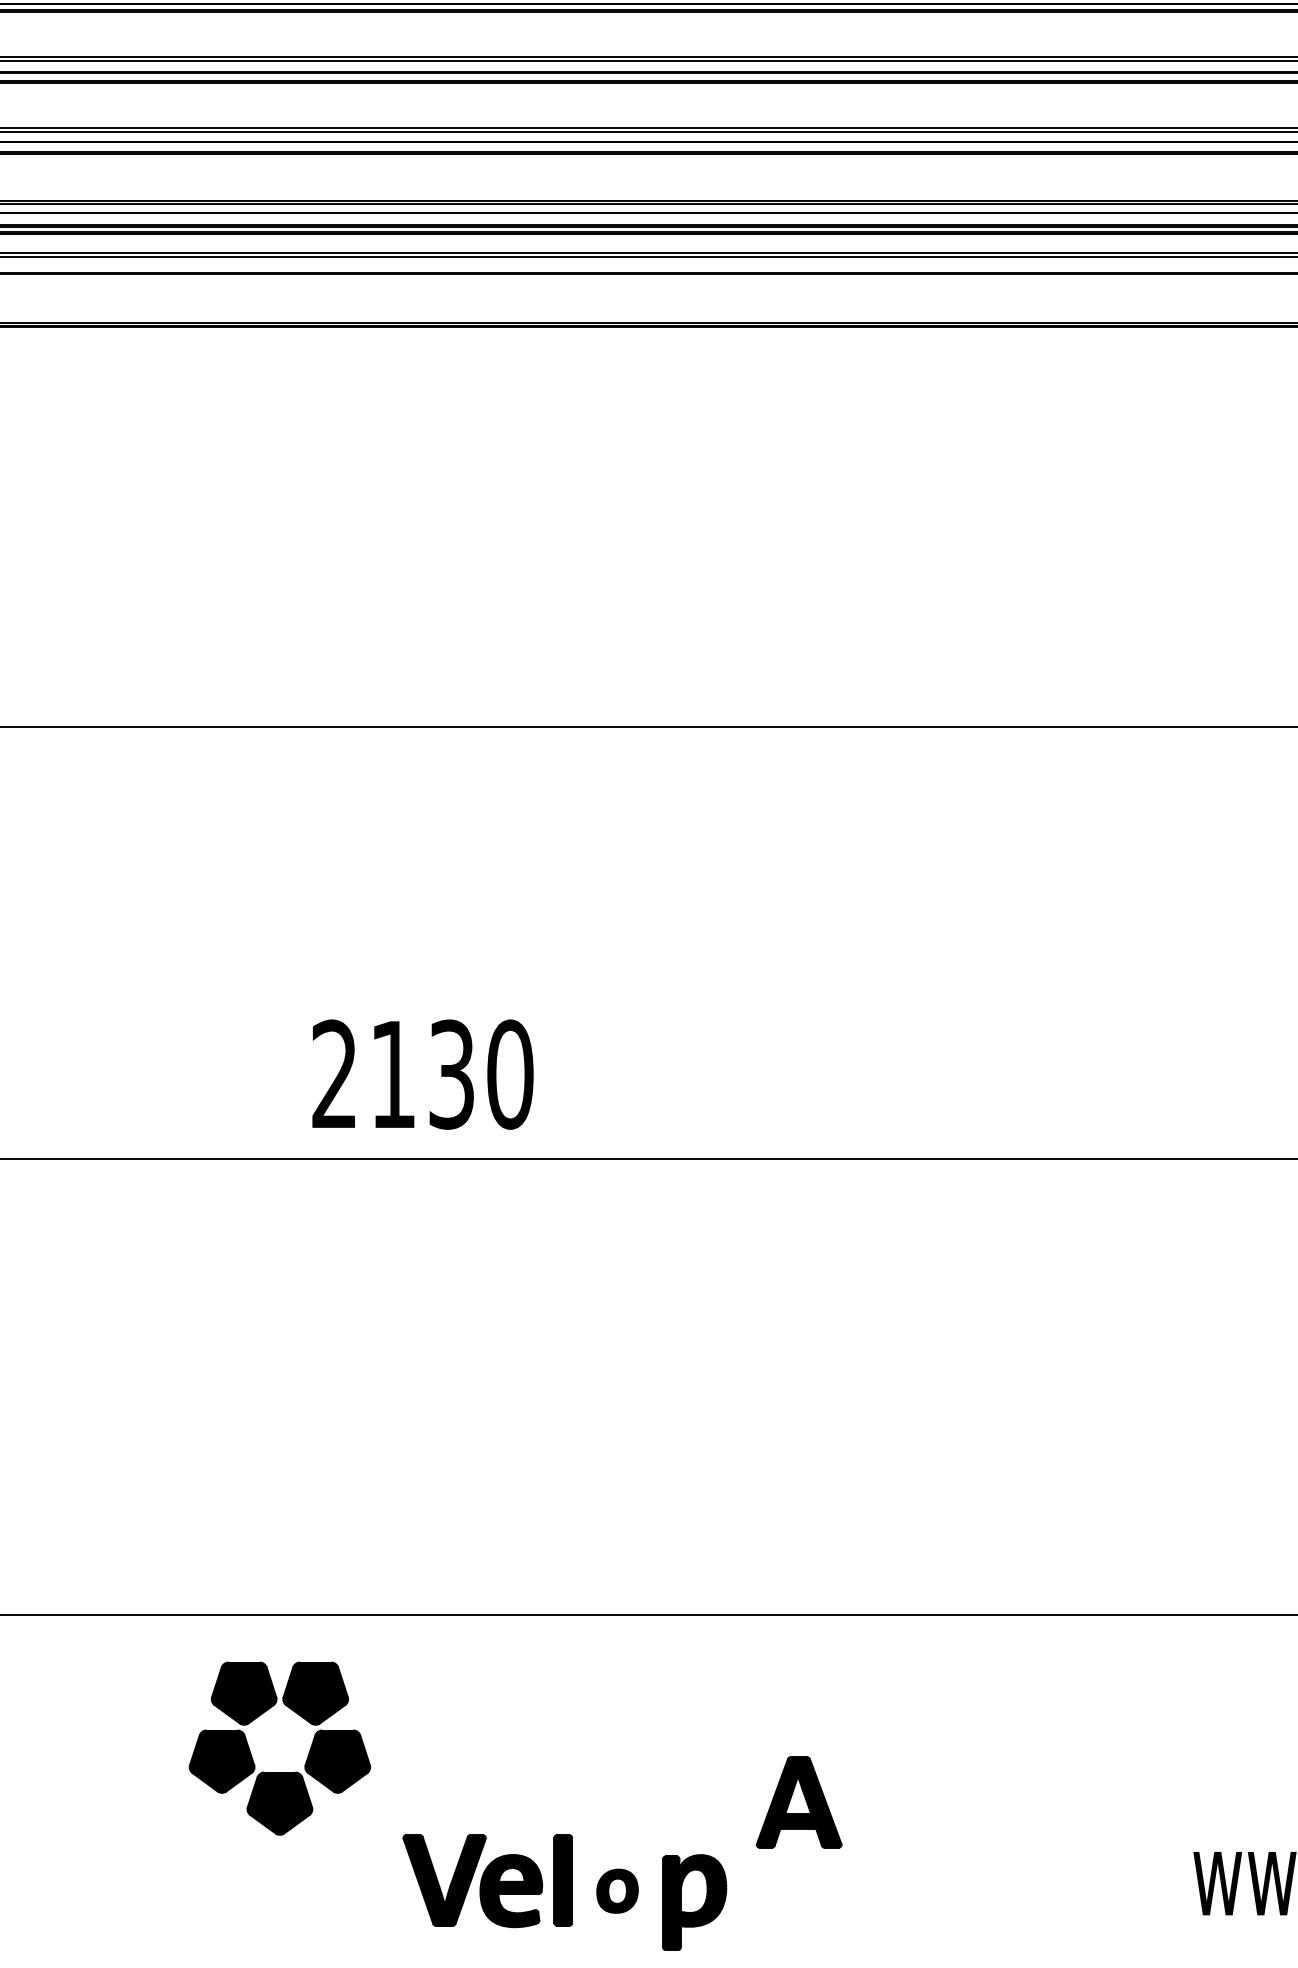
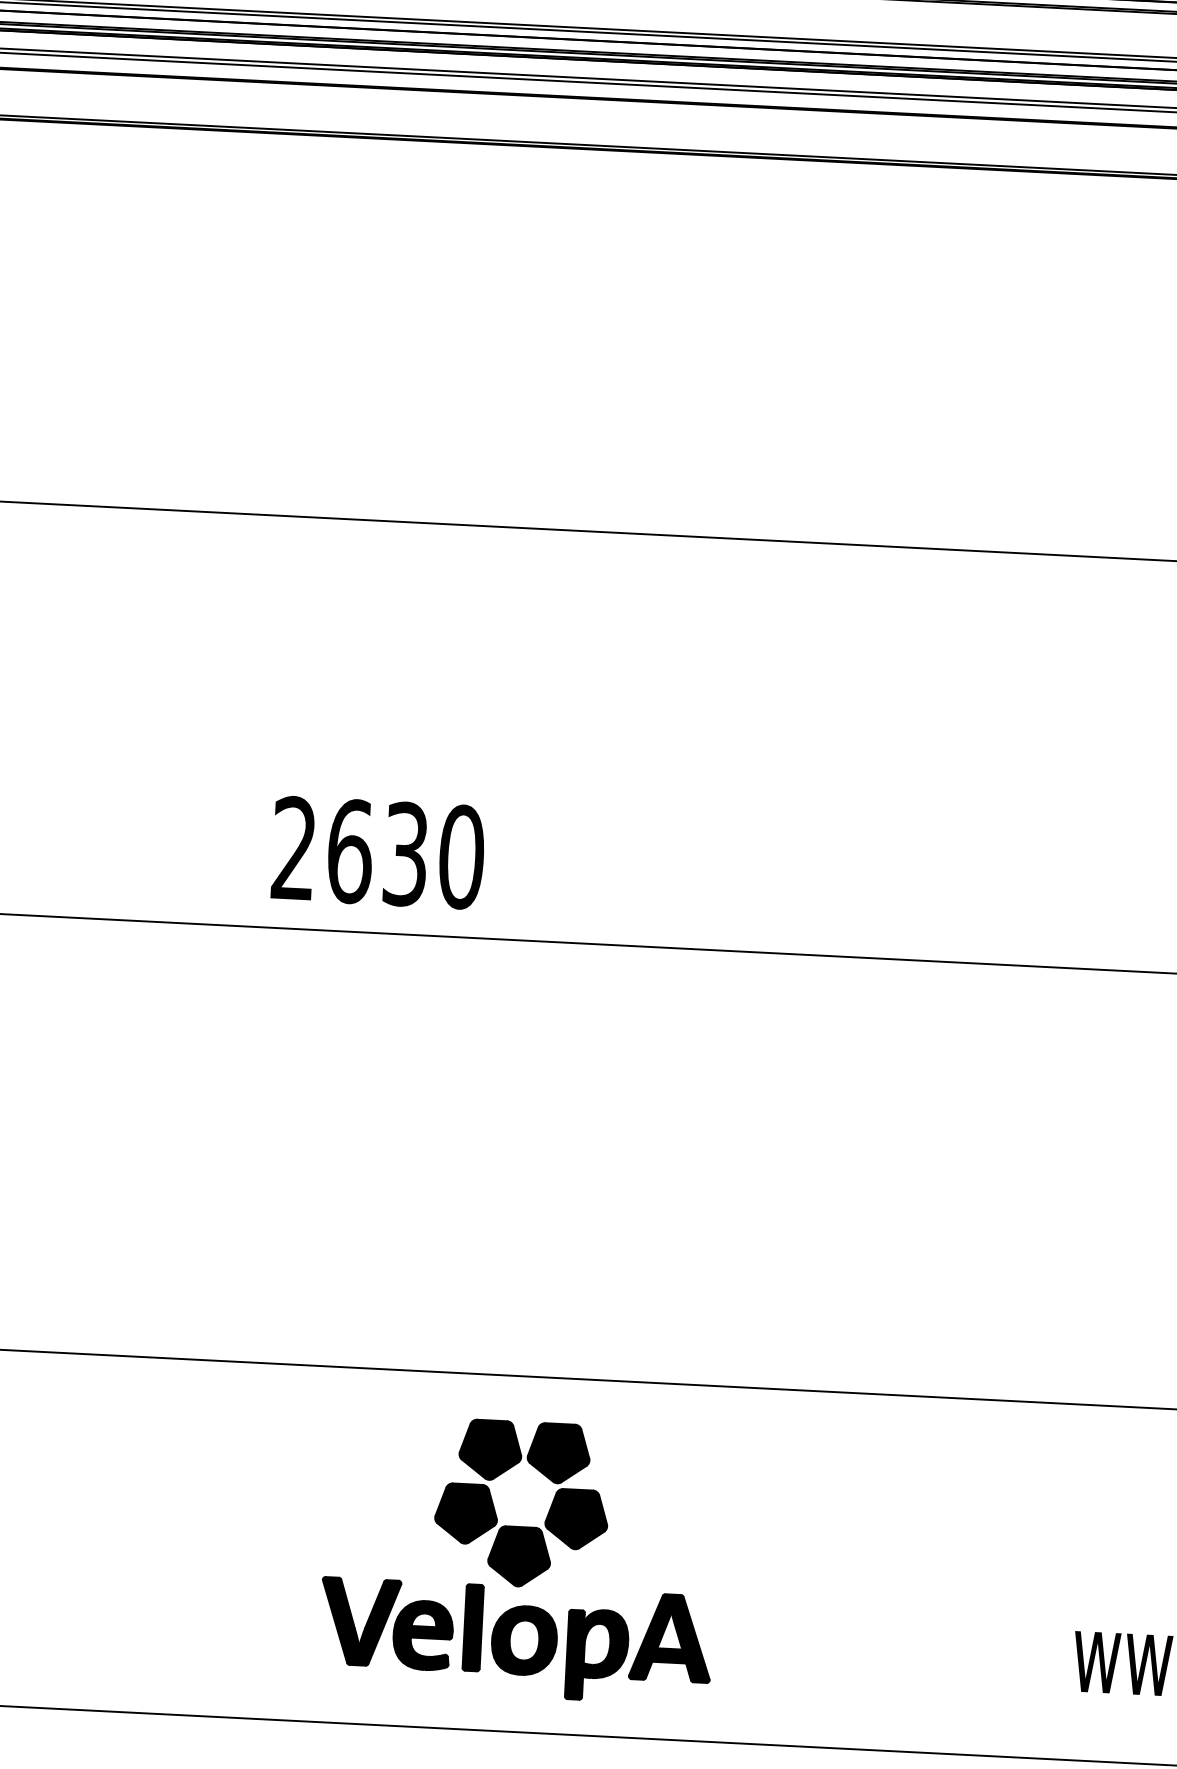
text: (393, 1074) -> (350, 851), 2130 -> 2630
part: (279, 1772) -> (520, 1527), moved
part: (798, 1802) -> (670, 1637), moved
part: (617, 1891) -> (524, 1640), size x1.67

